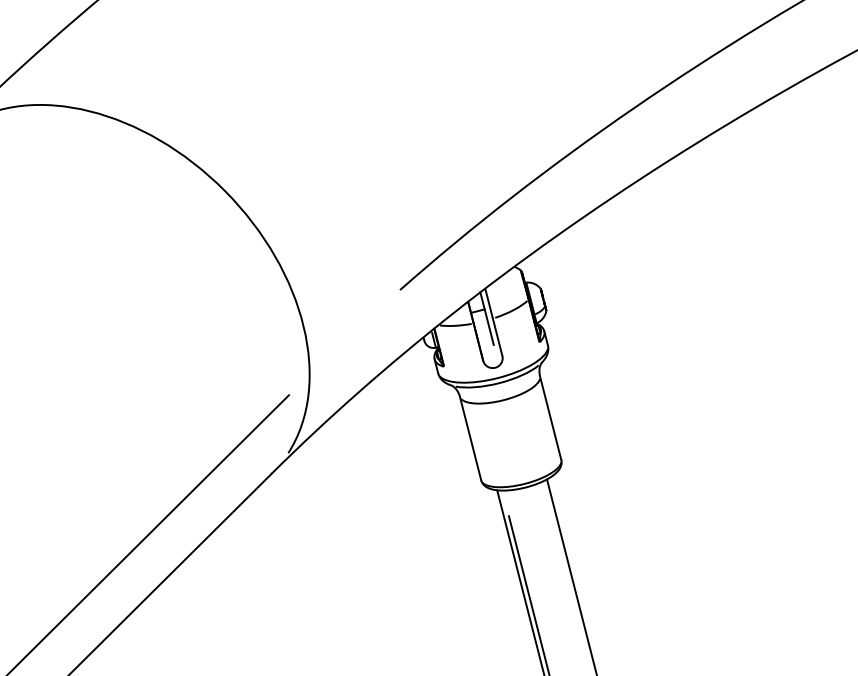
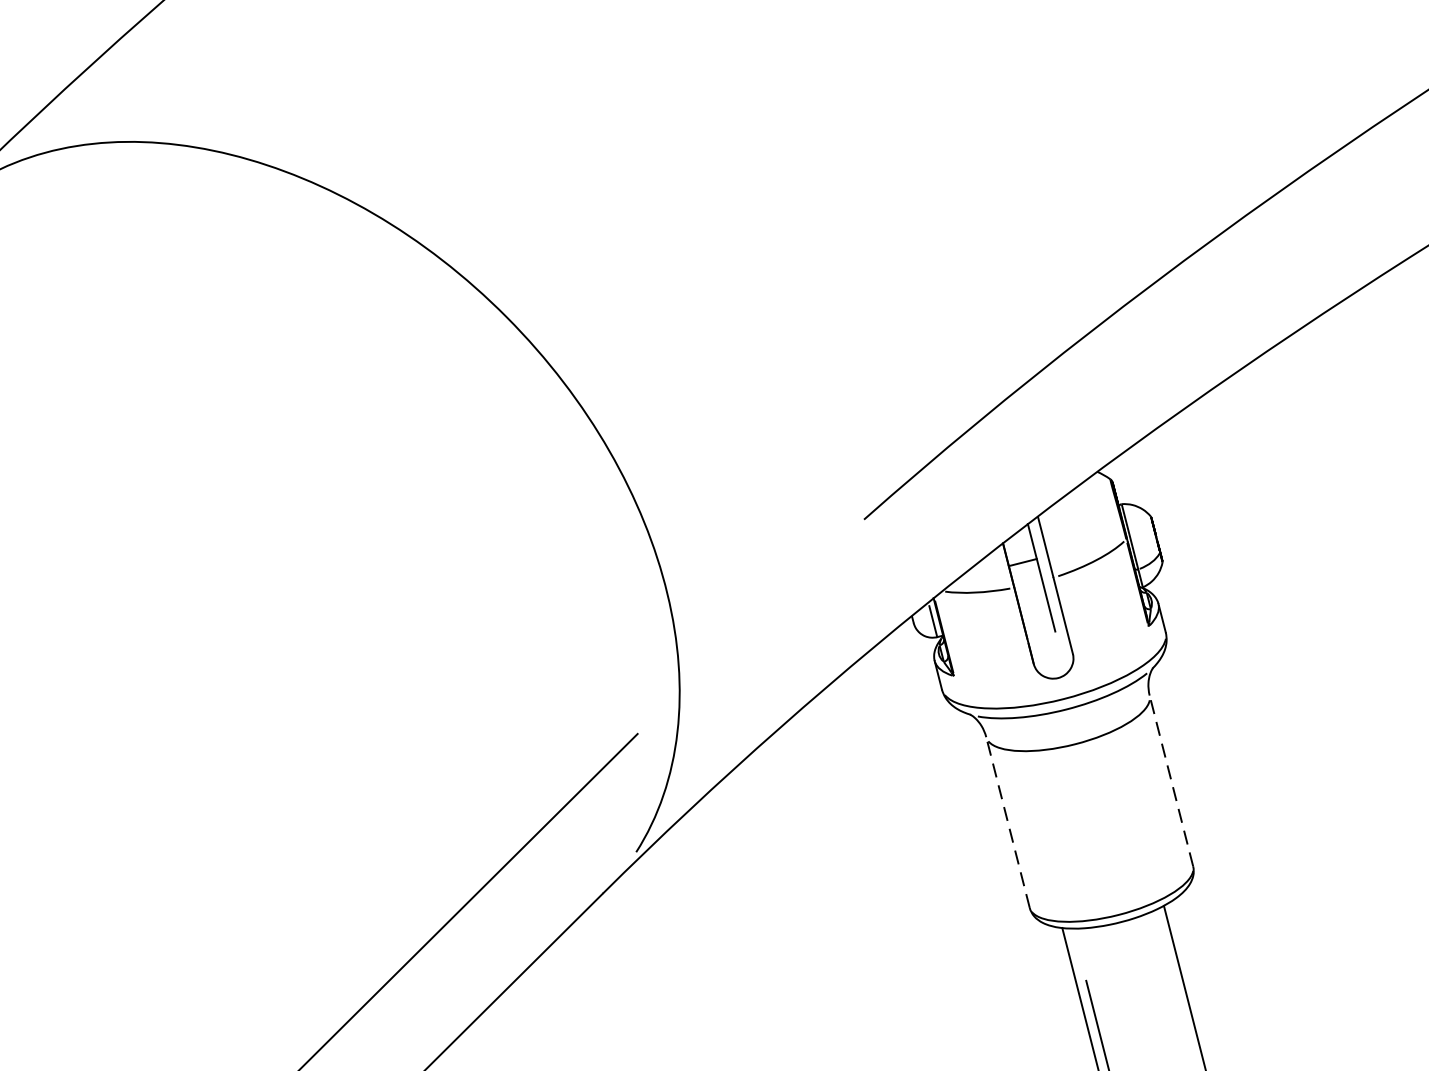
line: (550, 417) -> (1171, 779), solid -> dashed
line: (470, 438) -> (1007, 822), solid -> dashed

